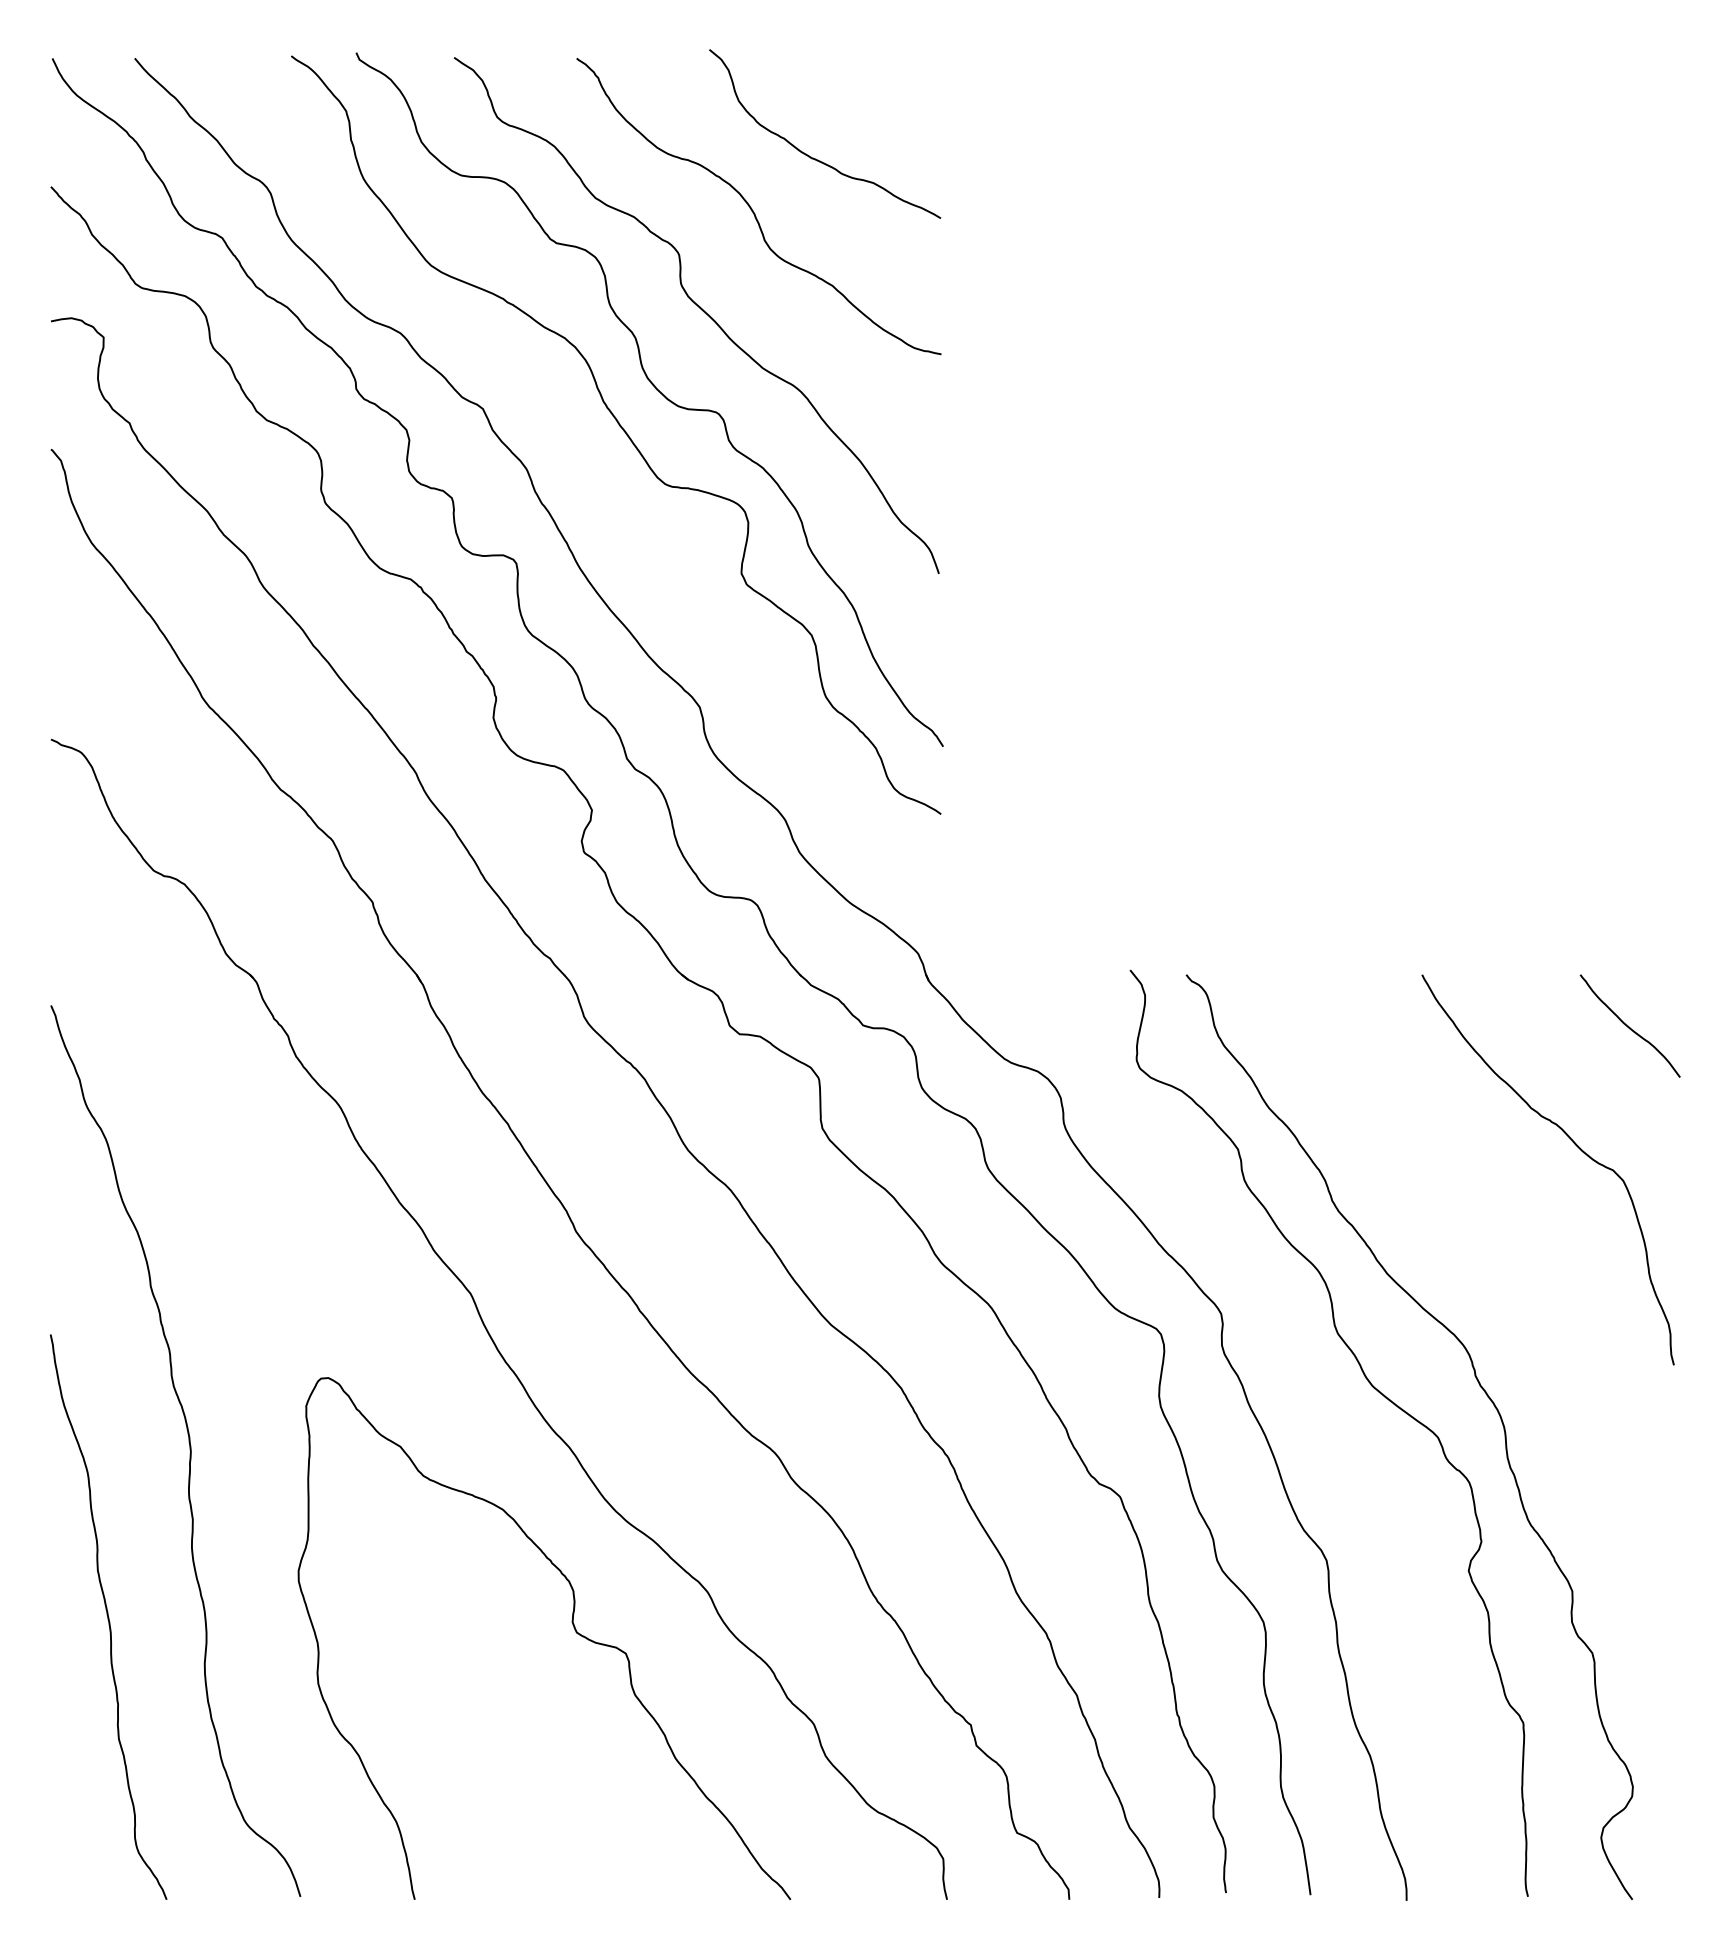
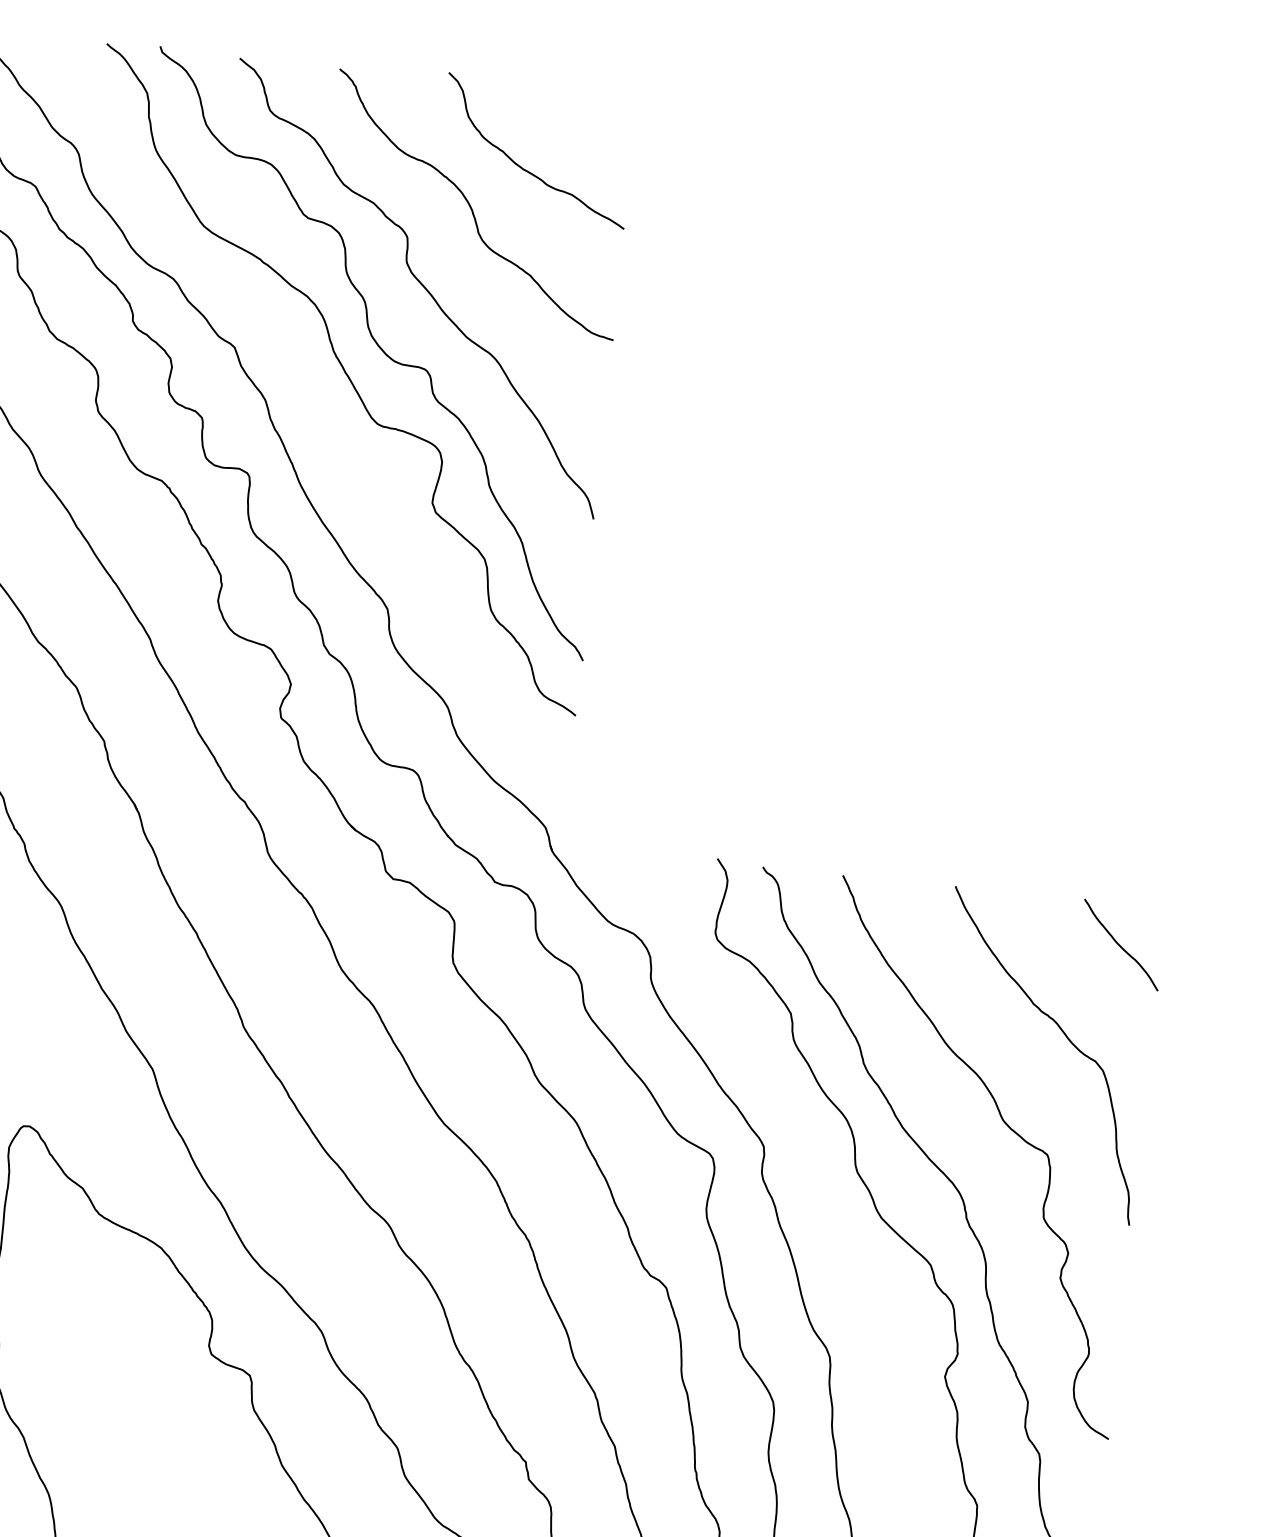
curve: (1513, 1259) -> (1006, 1126), added

